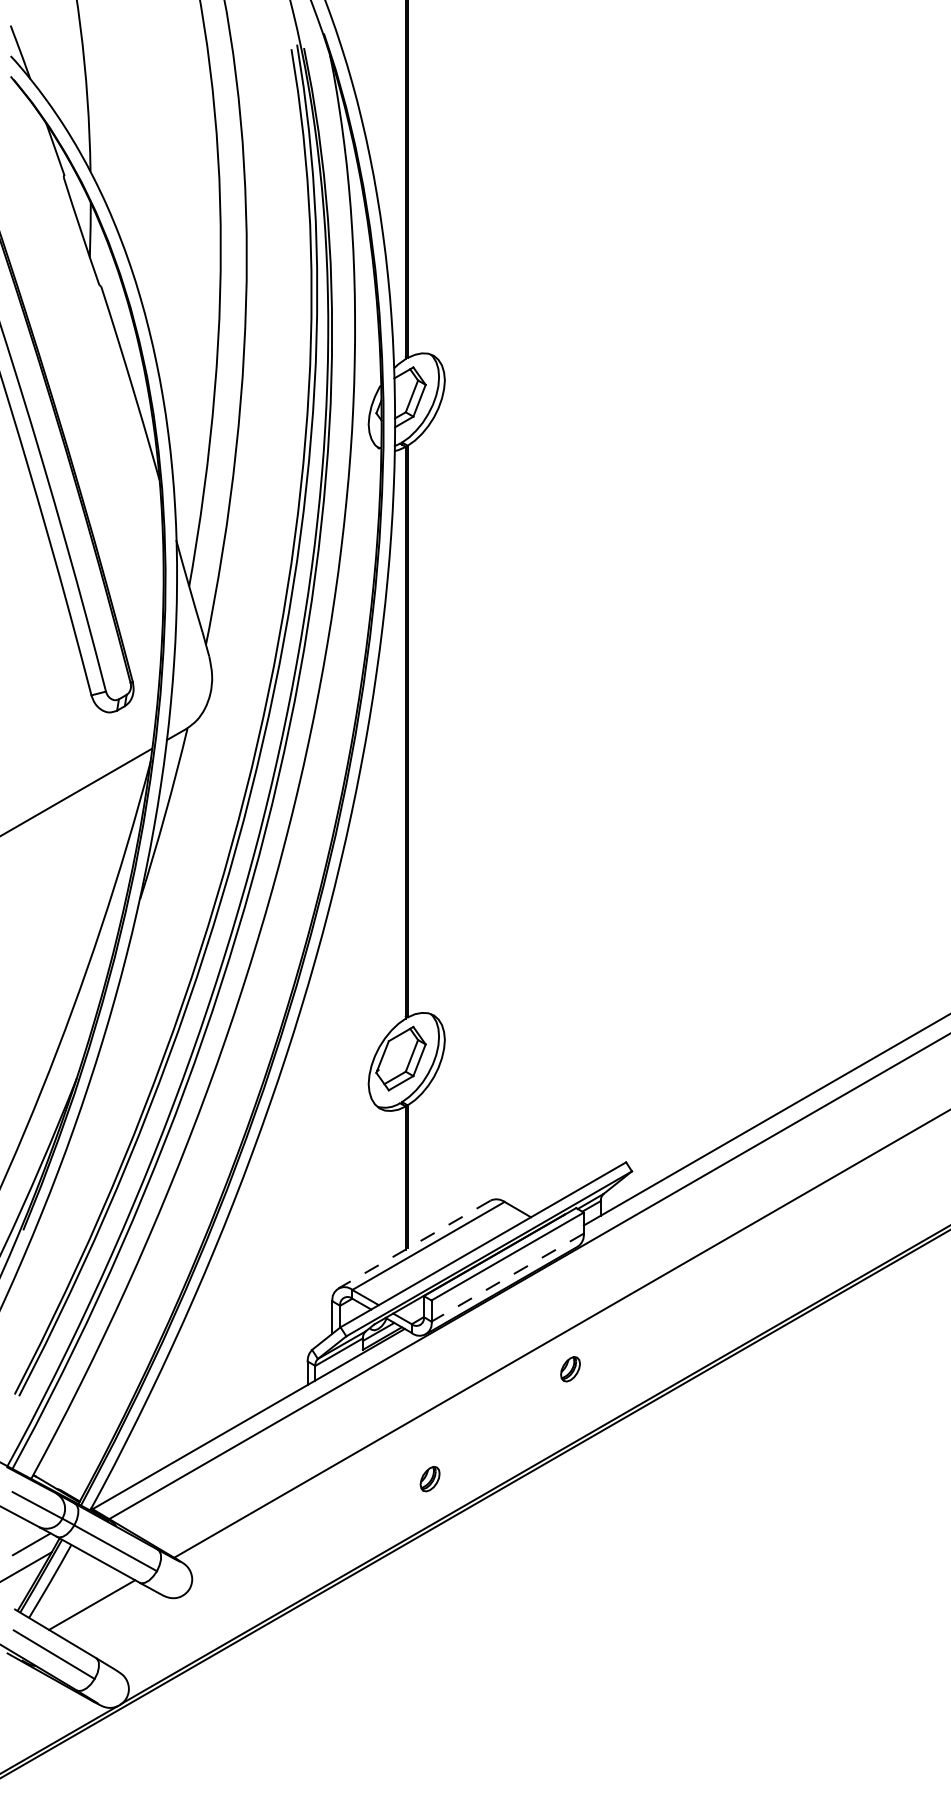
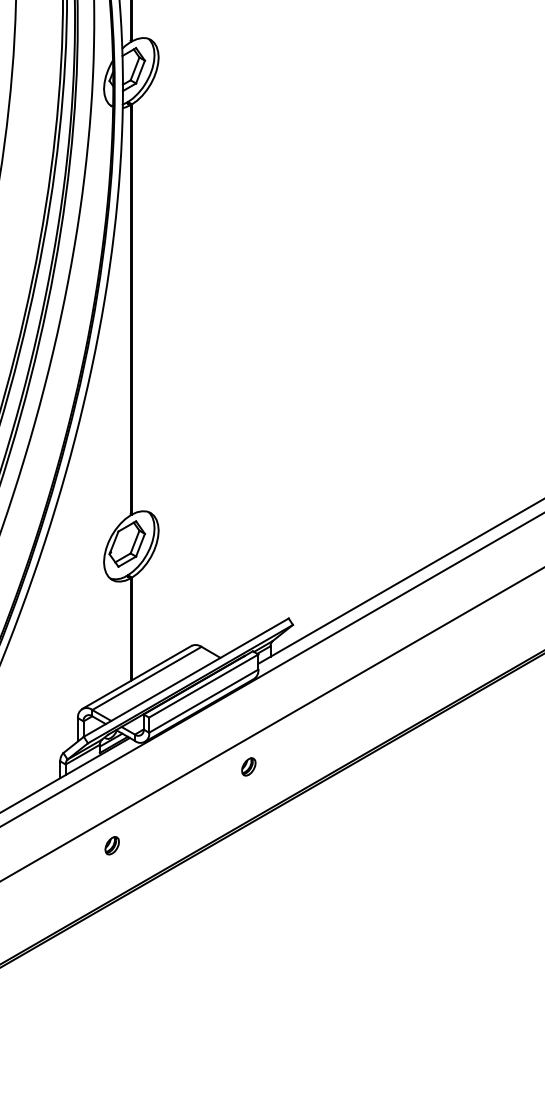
line: (414, 1244) -> (136, 677), dashed -> solid
line: (507, 1277) -> (203, 701), dashed -> solid
part: (429, 1479) -> (111, 846), moved

